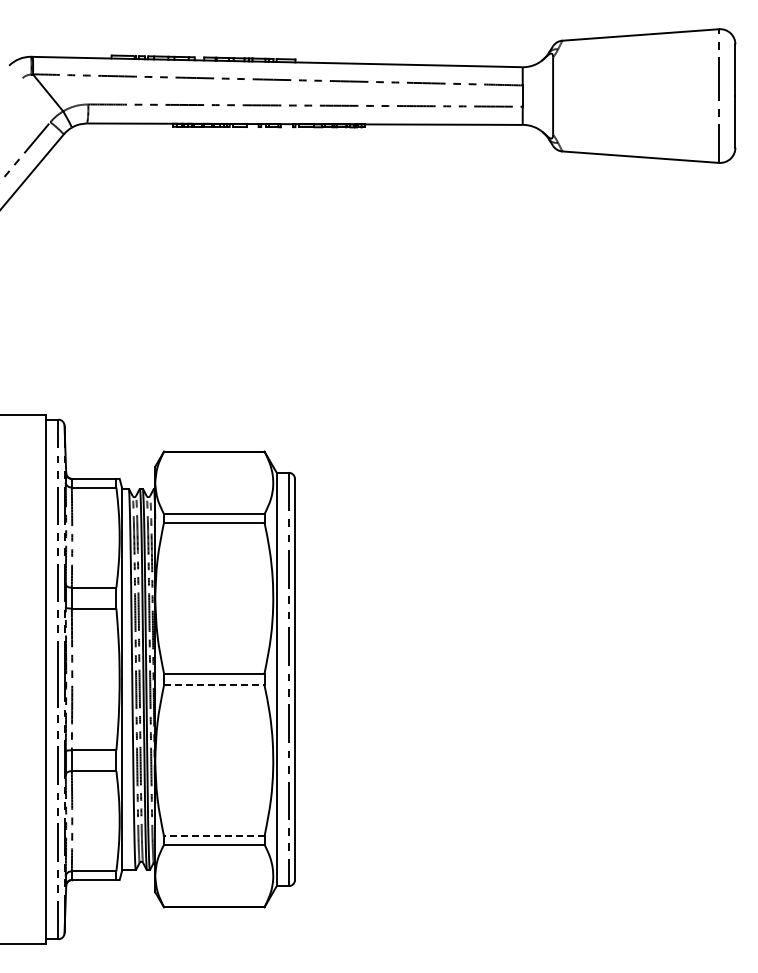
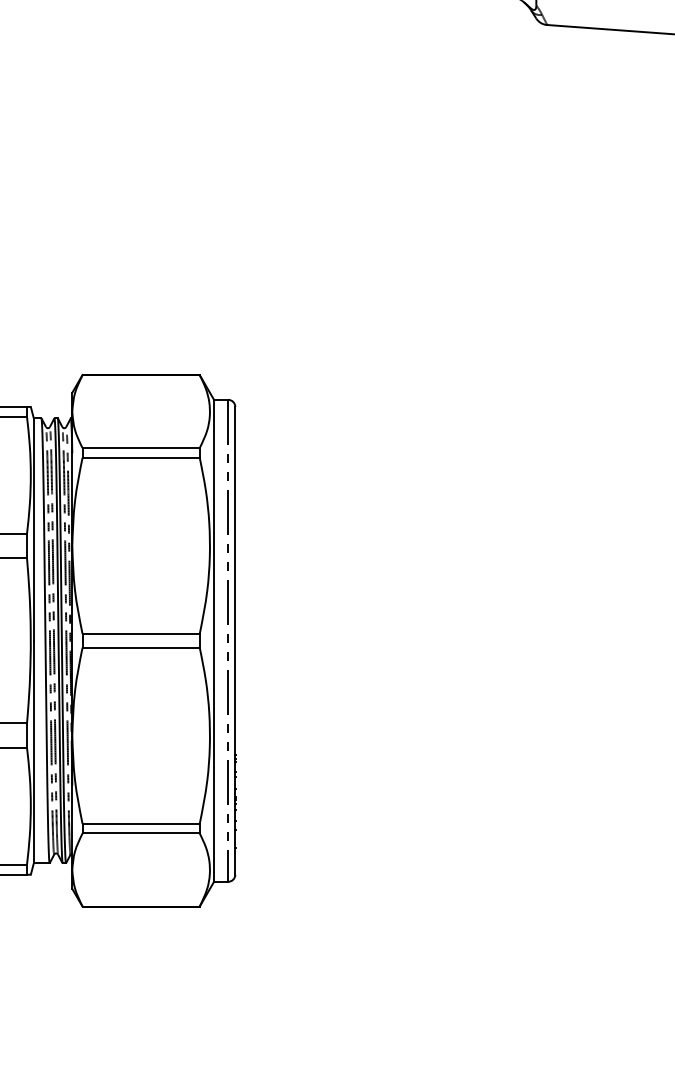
line: (214, 685) -> (141, 647), dashed -> solid
line: (213, 836) -> (140, 823), dashed -> solid

